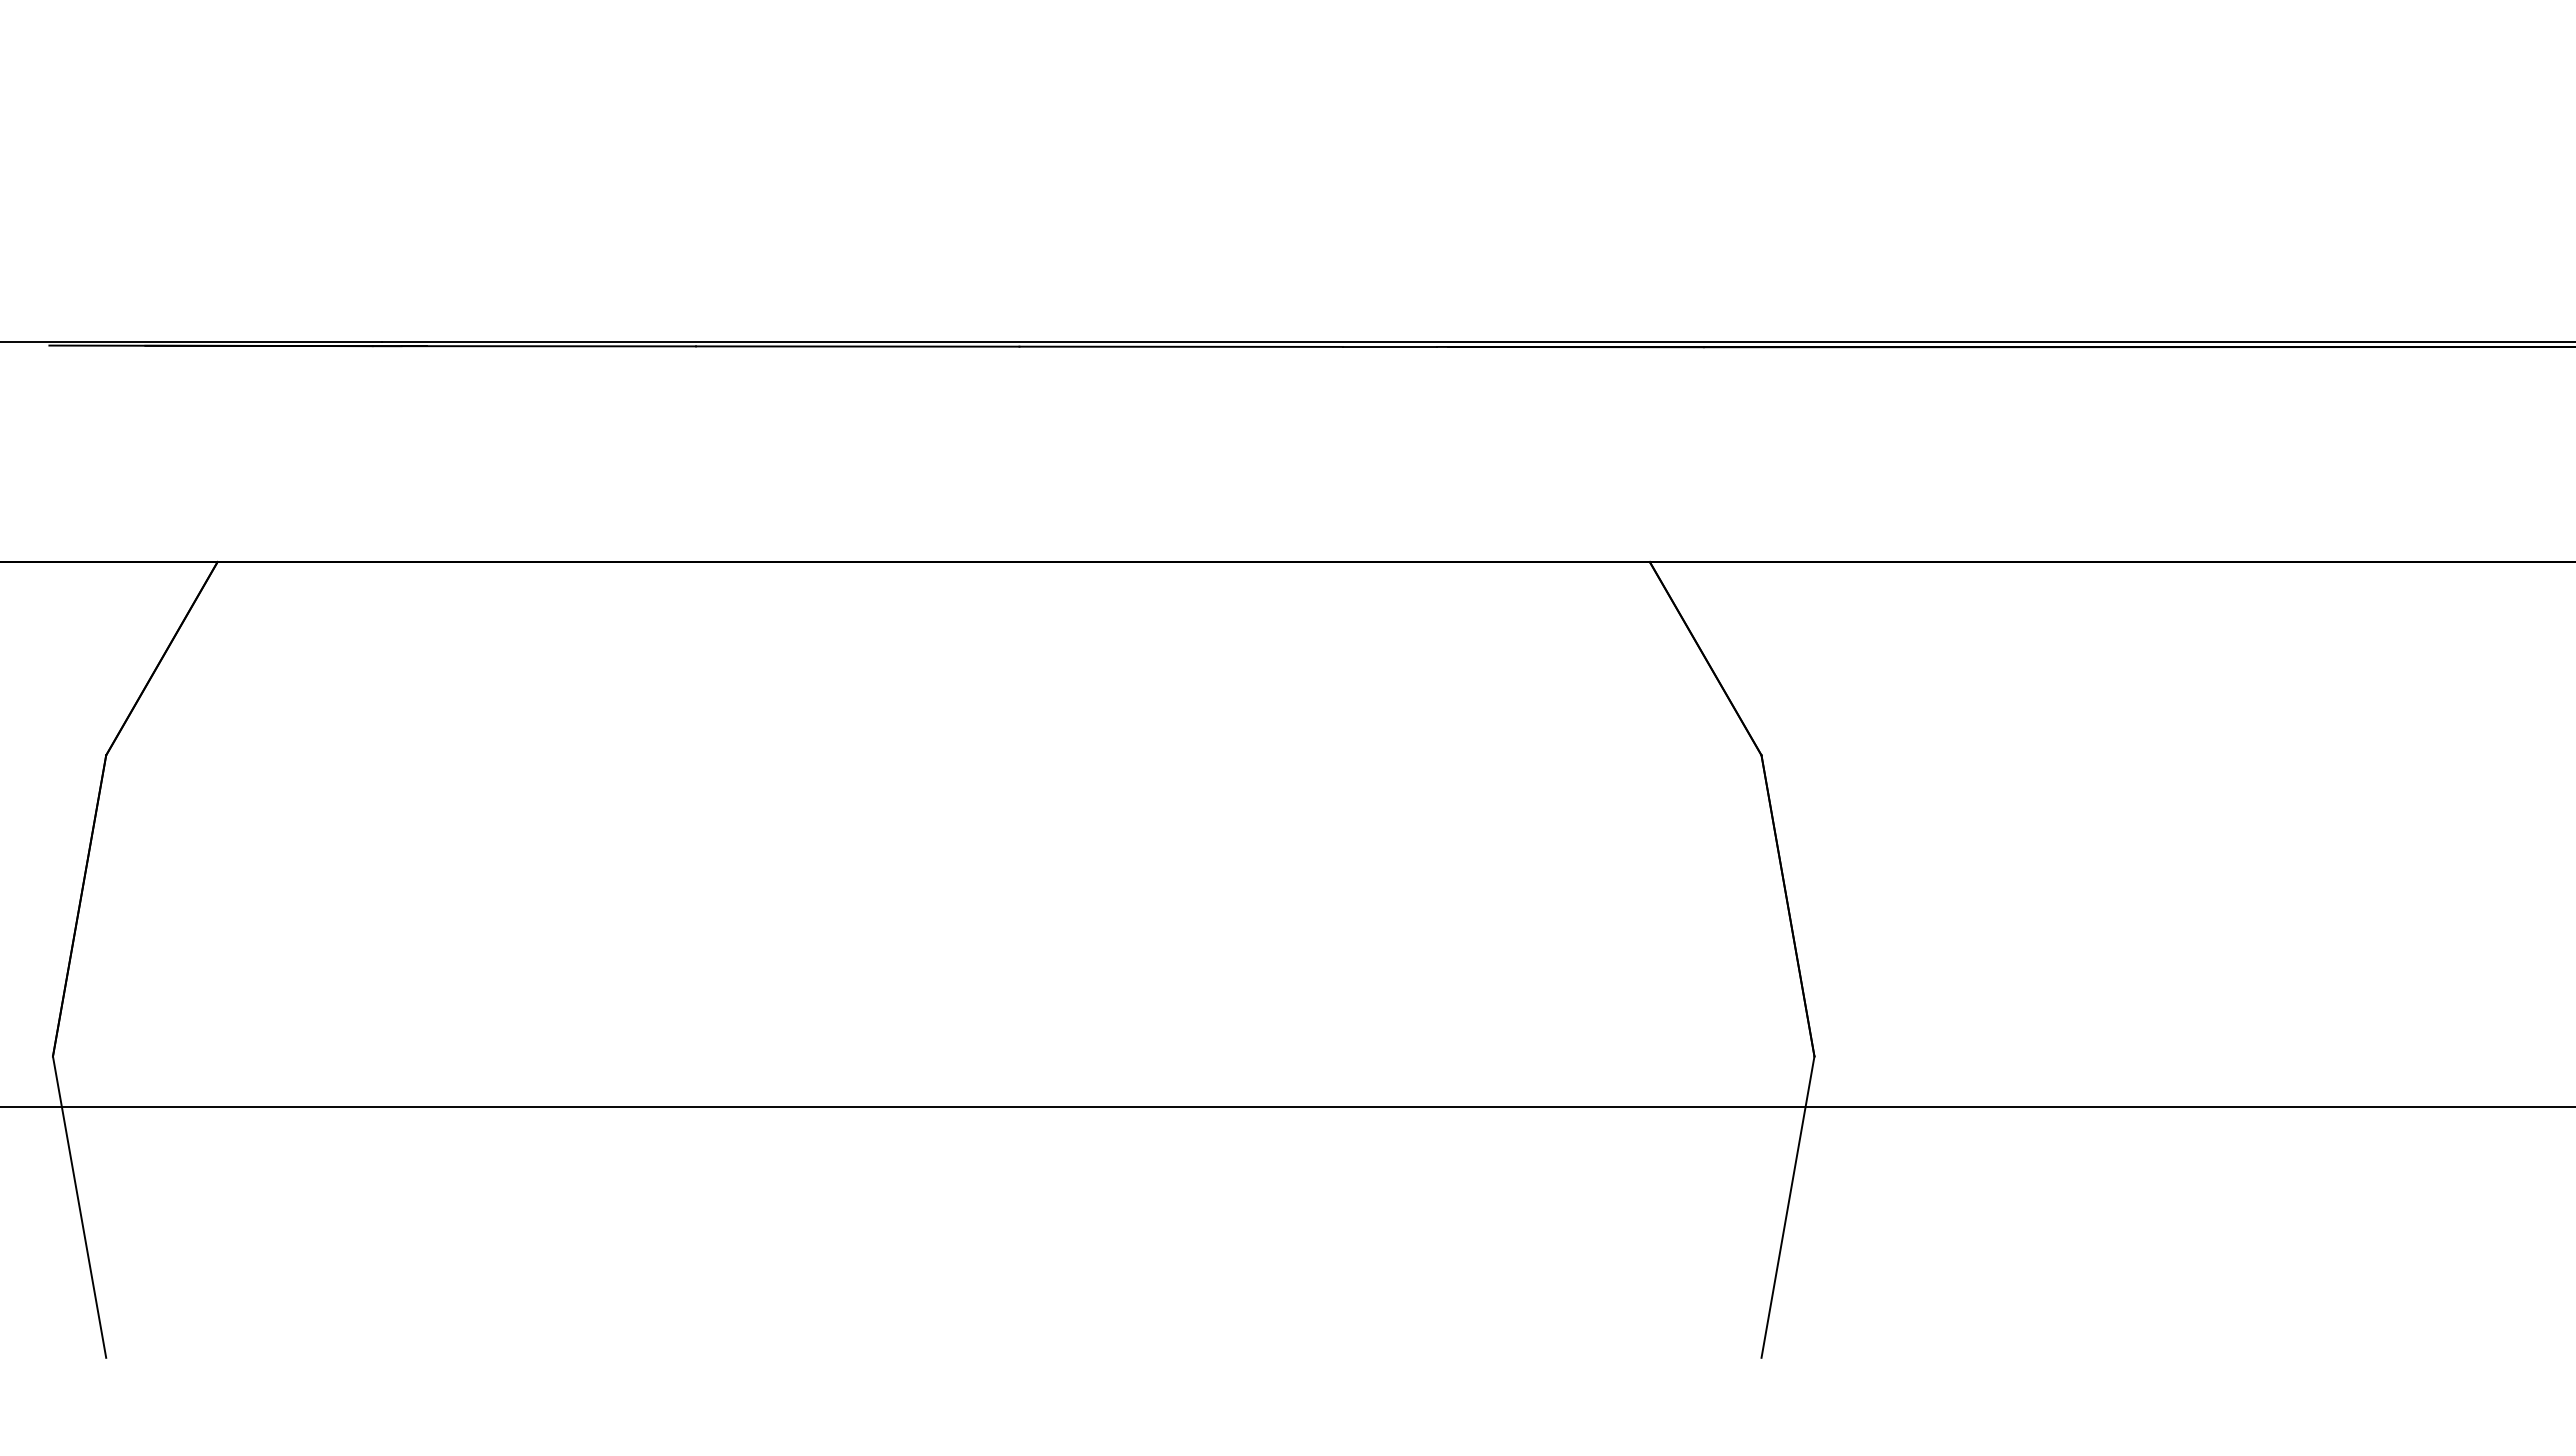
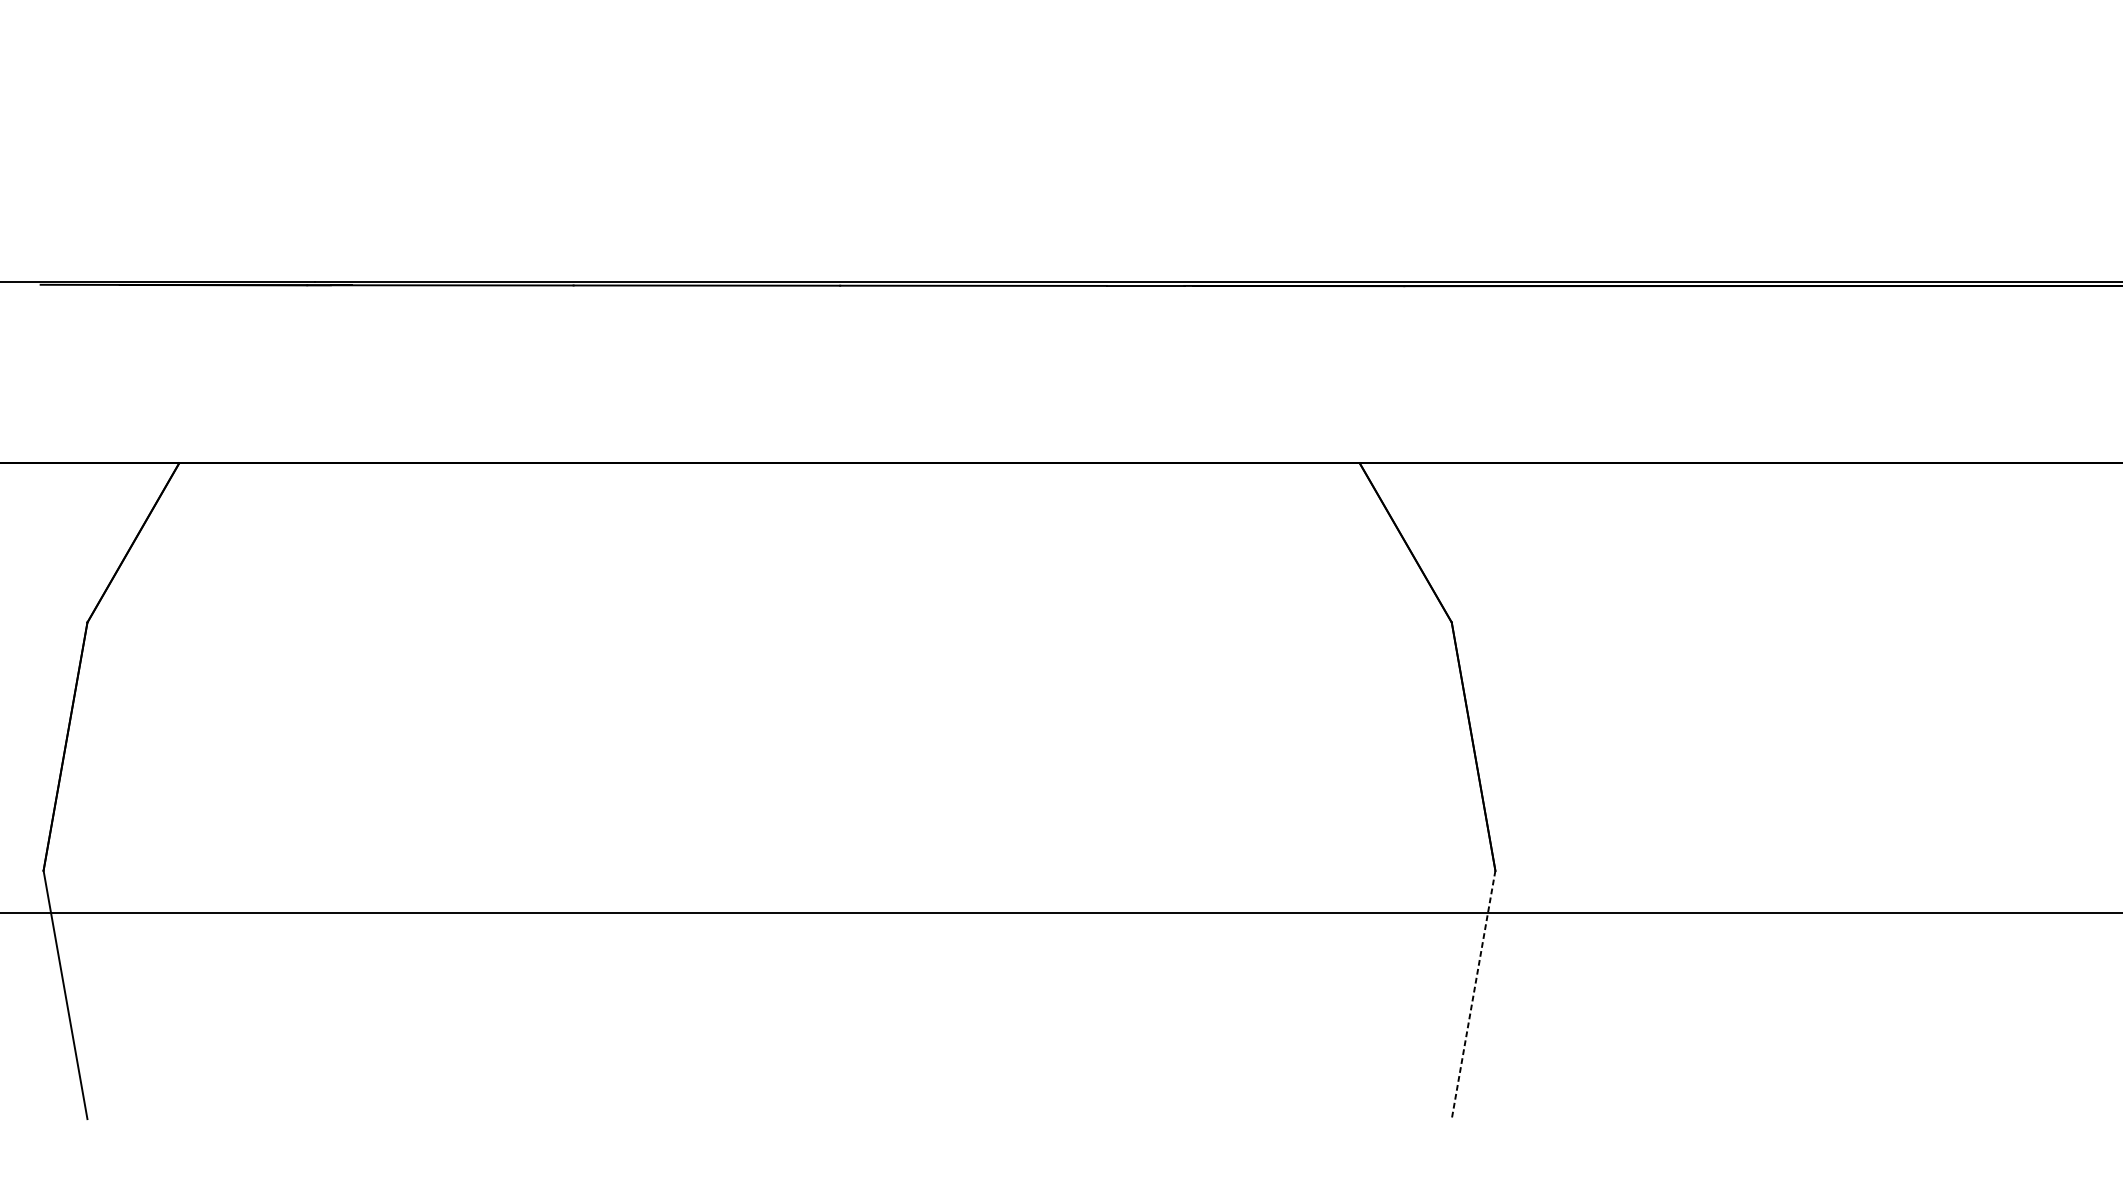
line: (1787, 1207) -> (1473, 995), solid -> dashed

